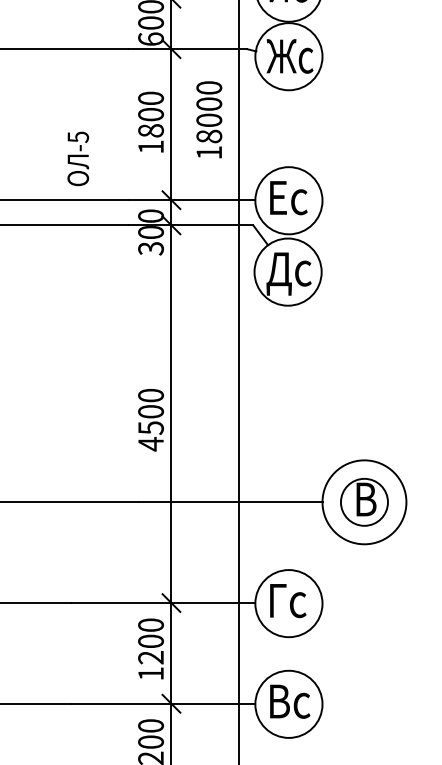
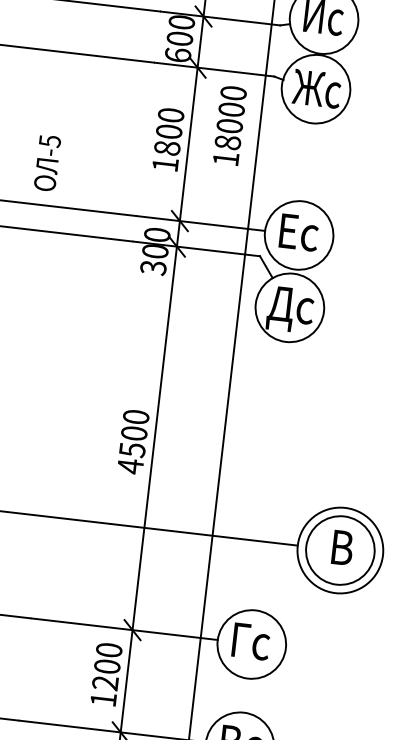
text: (209, 119) -> (230, 125), moved
text: (78, 158) -> (47, 162), moved
circle: (364, 501) -> (340, 549), size x1.43

